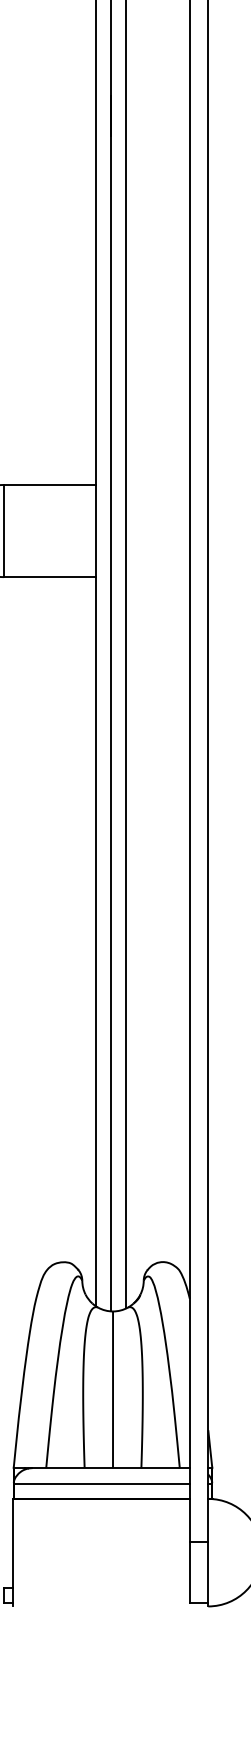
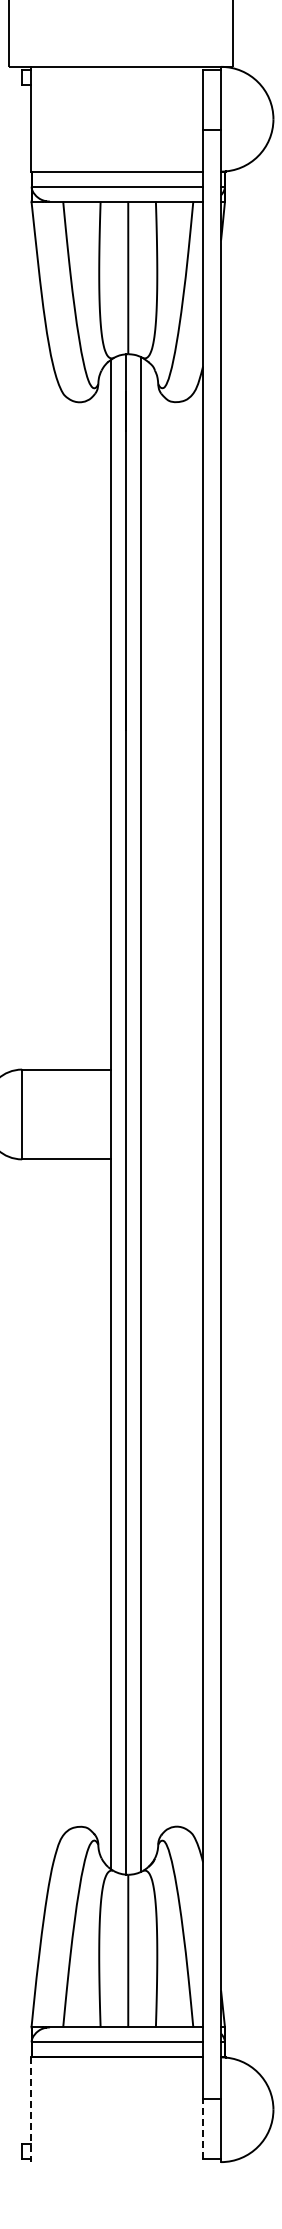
line: (13, 1553) -> (31, 2110), solid -> dashed
line: (190, 1572) -> (203, 2129), solid -> dashed

